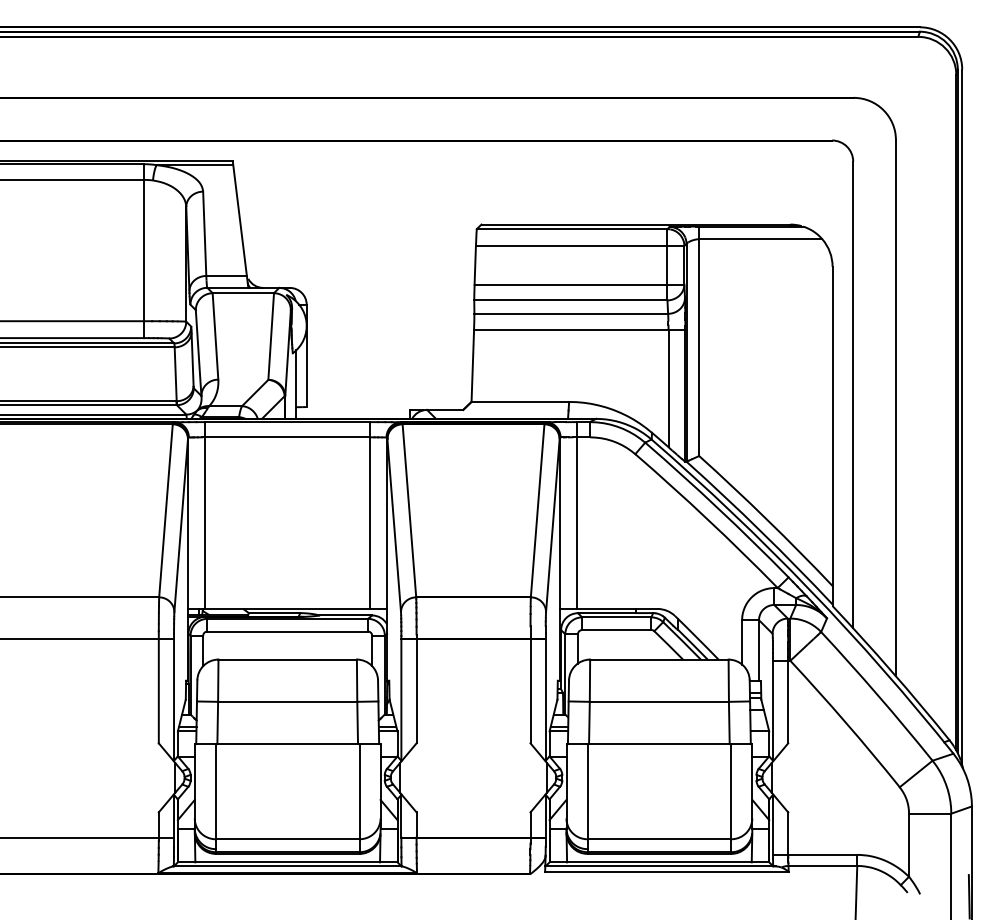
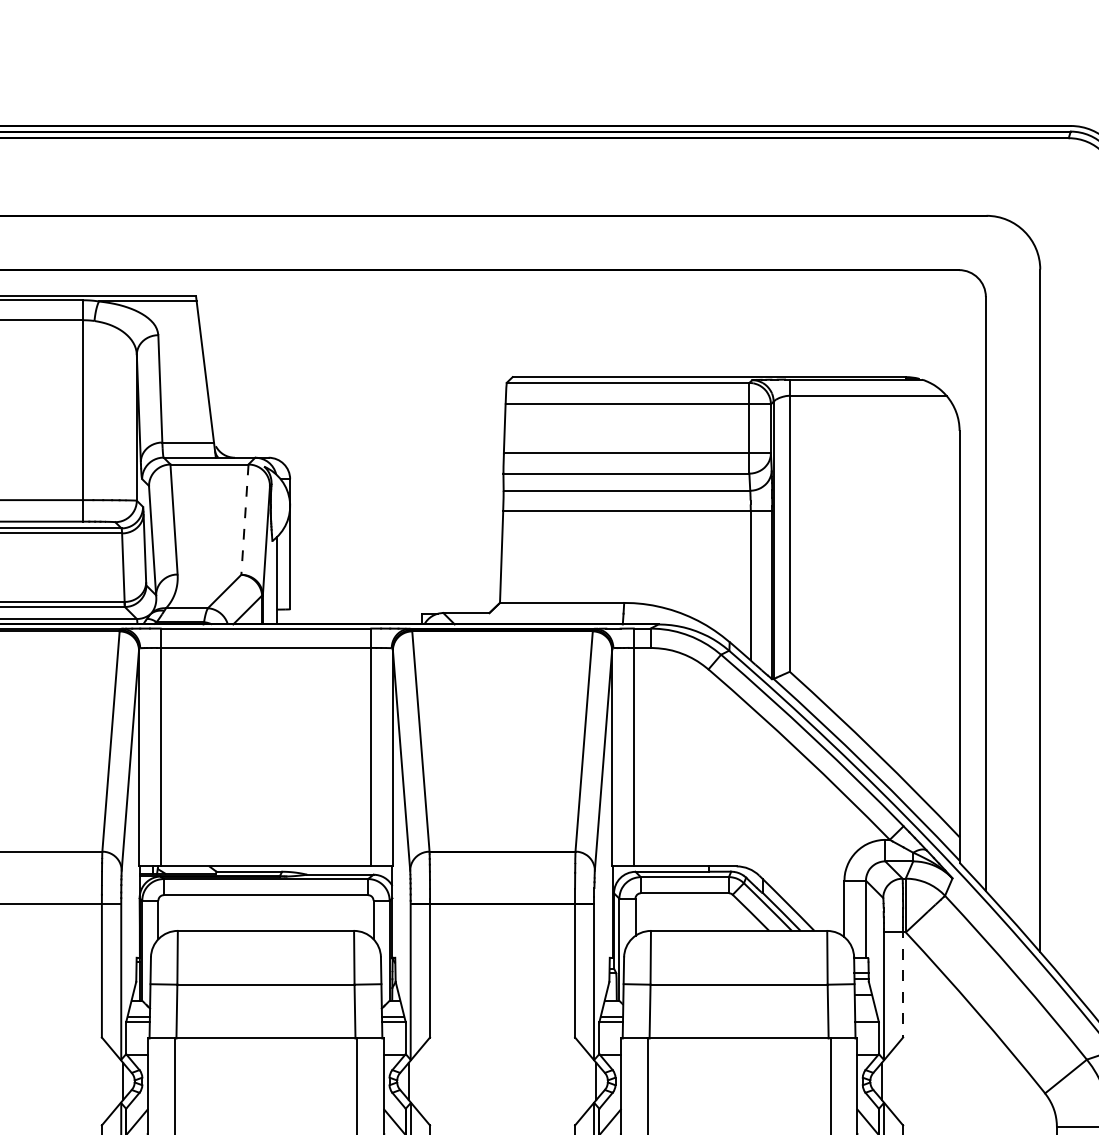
line: (271, 337) -> (245, 520), solid -> dashed
line: (788, 700) -> (903, 982), solid -> dashed

